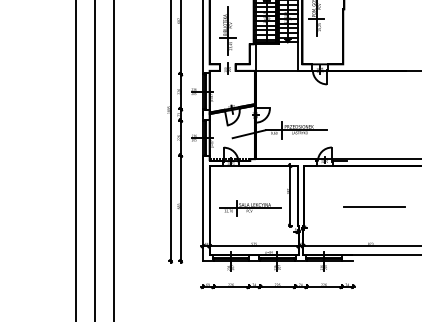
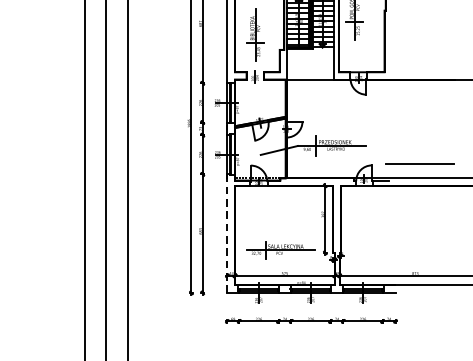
line: (374, 206) -> (419, 163), moved
line: (202, 208) -> (226, 233), solid -> dashed
part: (250, 208) -> (280, 250), moved

